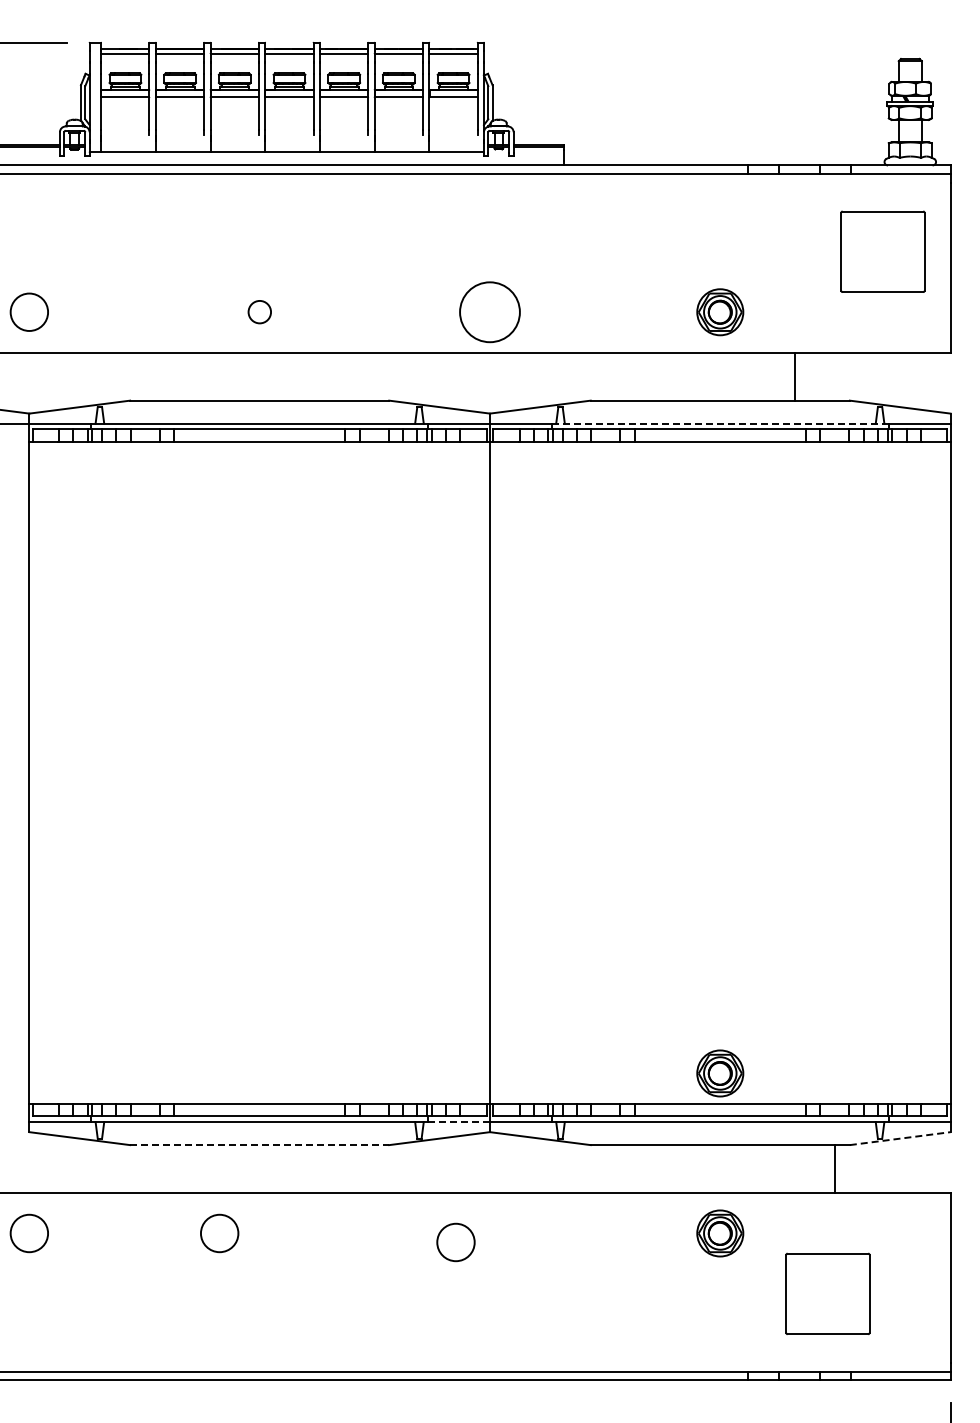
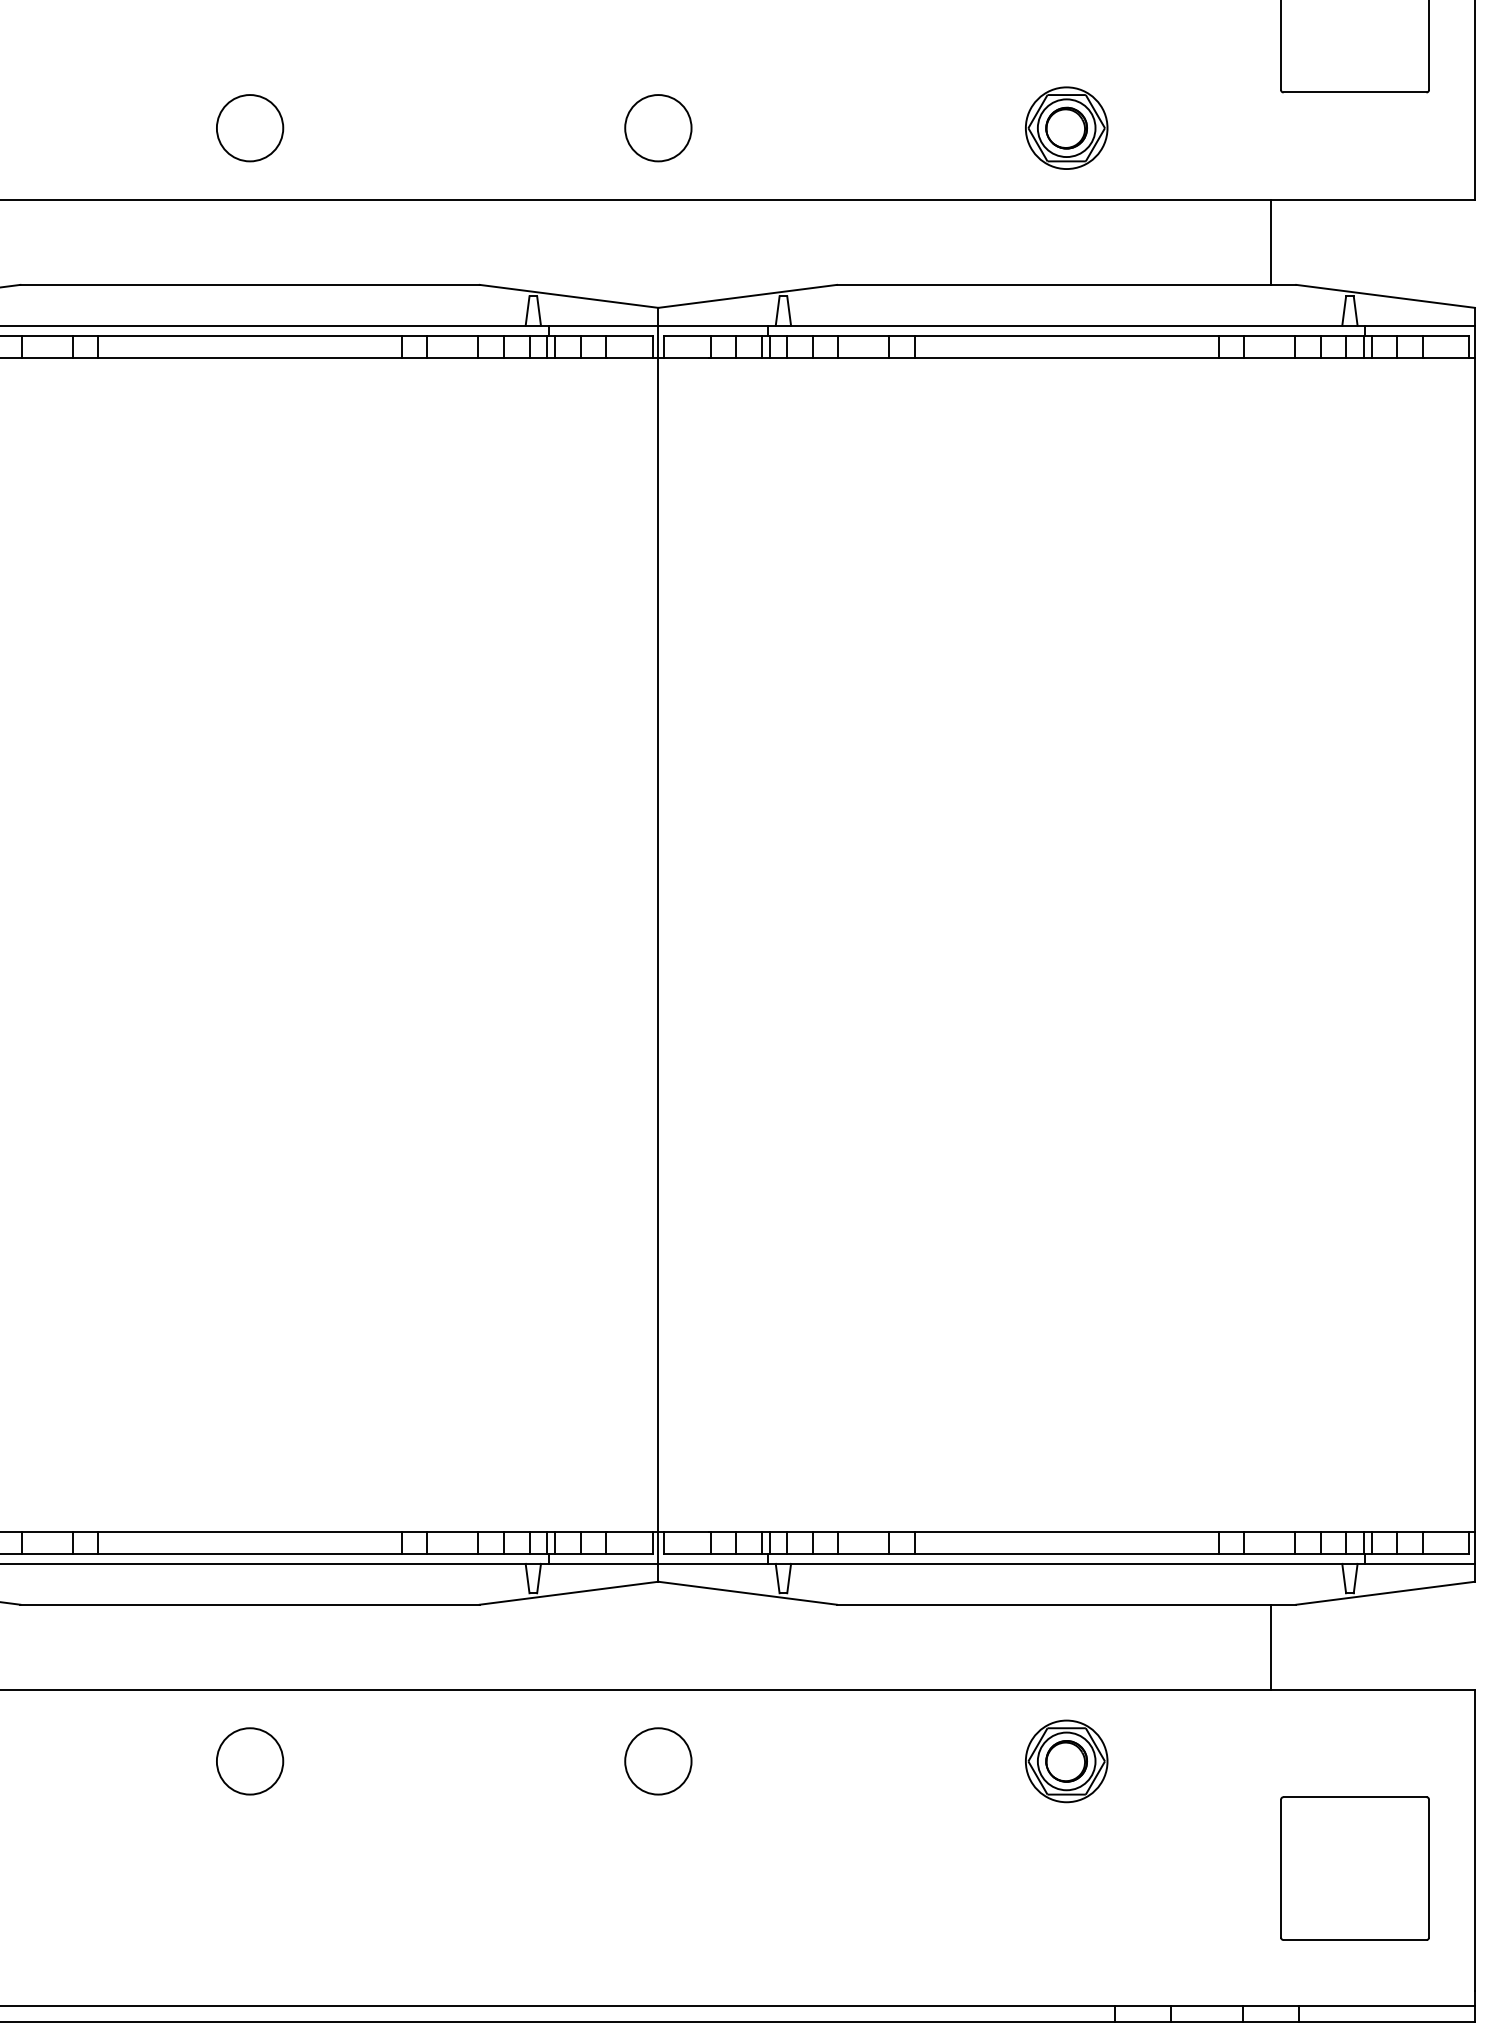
circle: (259, 311) -> (249, 126), size x1.67
circle: (489, 311) -> (657, 126), size x0.62
line: (795, 376) -> (1270, 242), moved
line: (720, 423) -> (1067, 325), dashed -> solid
part: (720, 1073) -> (1067, 1477), removed
line: (459, 1122) -> (604, 1564), dashed -> solid
line: (900, 1138) -> (1386, 1593), dashed -> solid
line: (259, 1145) -> (249, 1605), dashed -> solid
circle: (219, 1233) -> (249, 1761), moved
circle: (455, 1242) -> (657, 1761), moved
part: (827, 1293) -> (1354, 1867), moved

